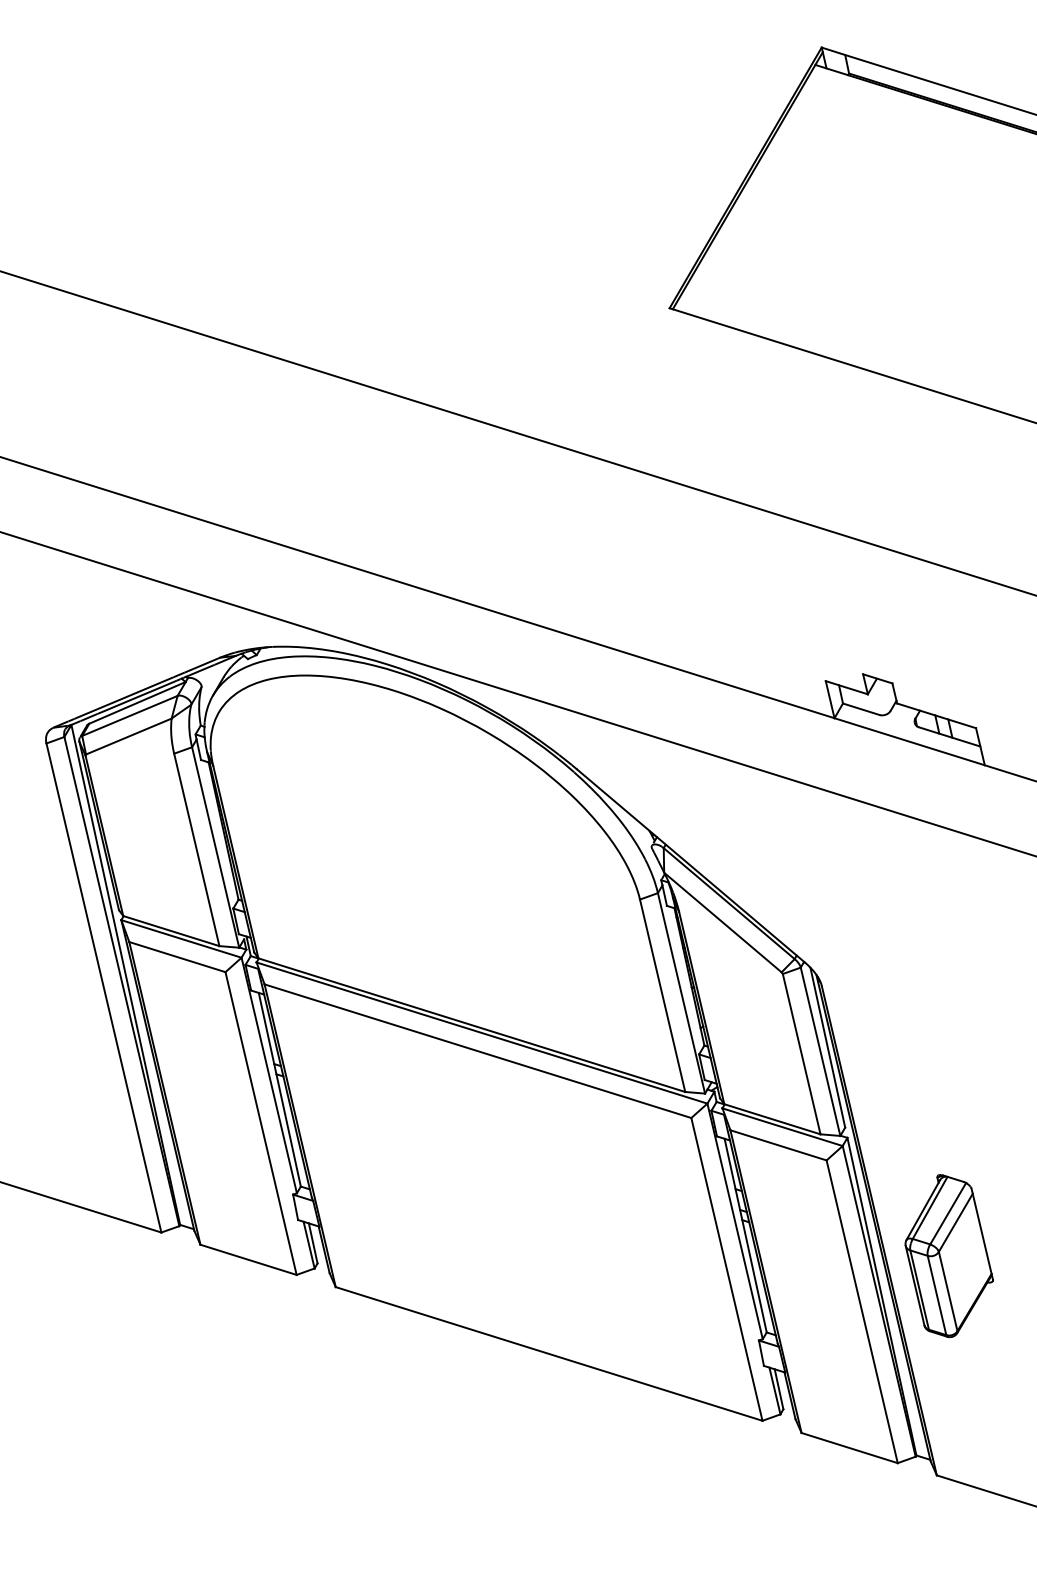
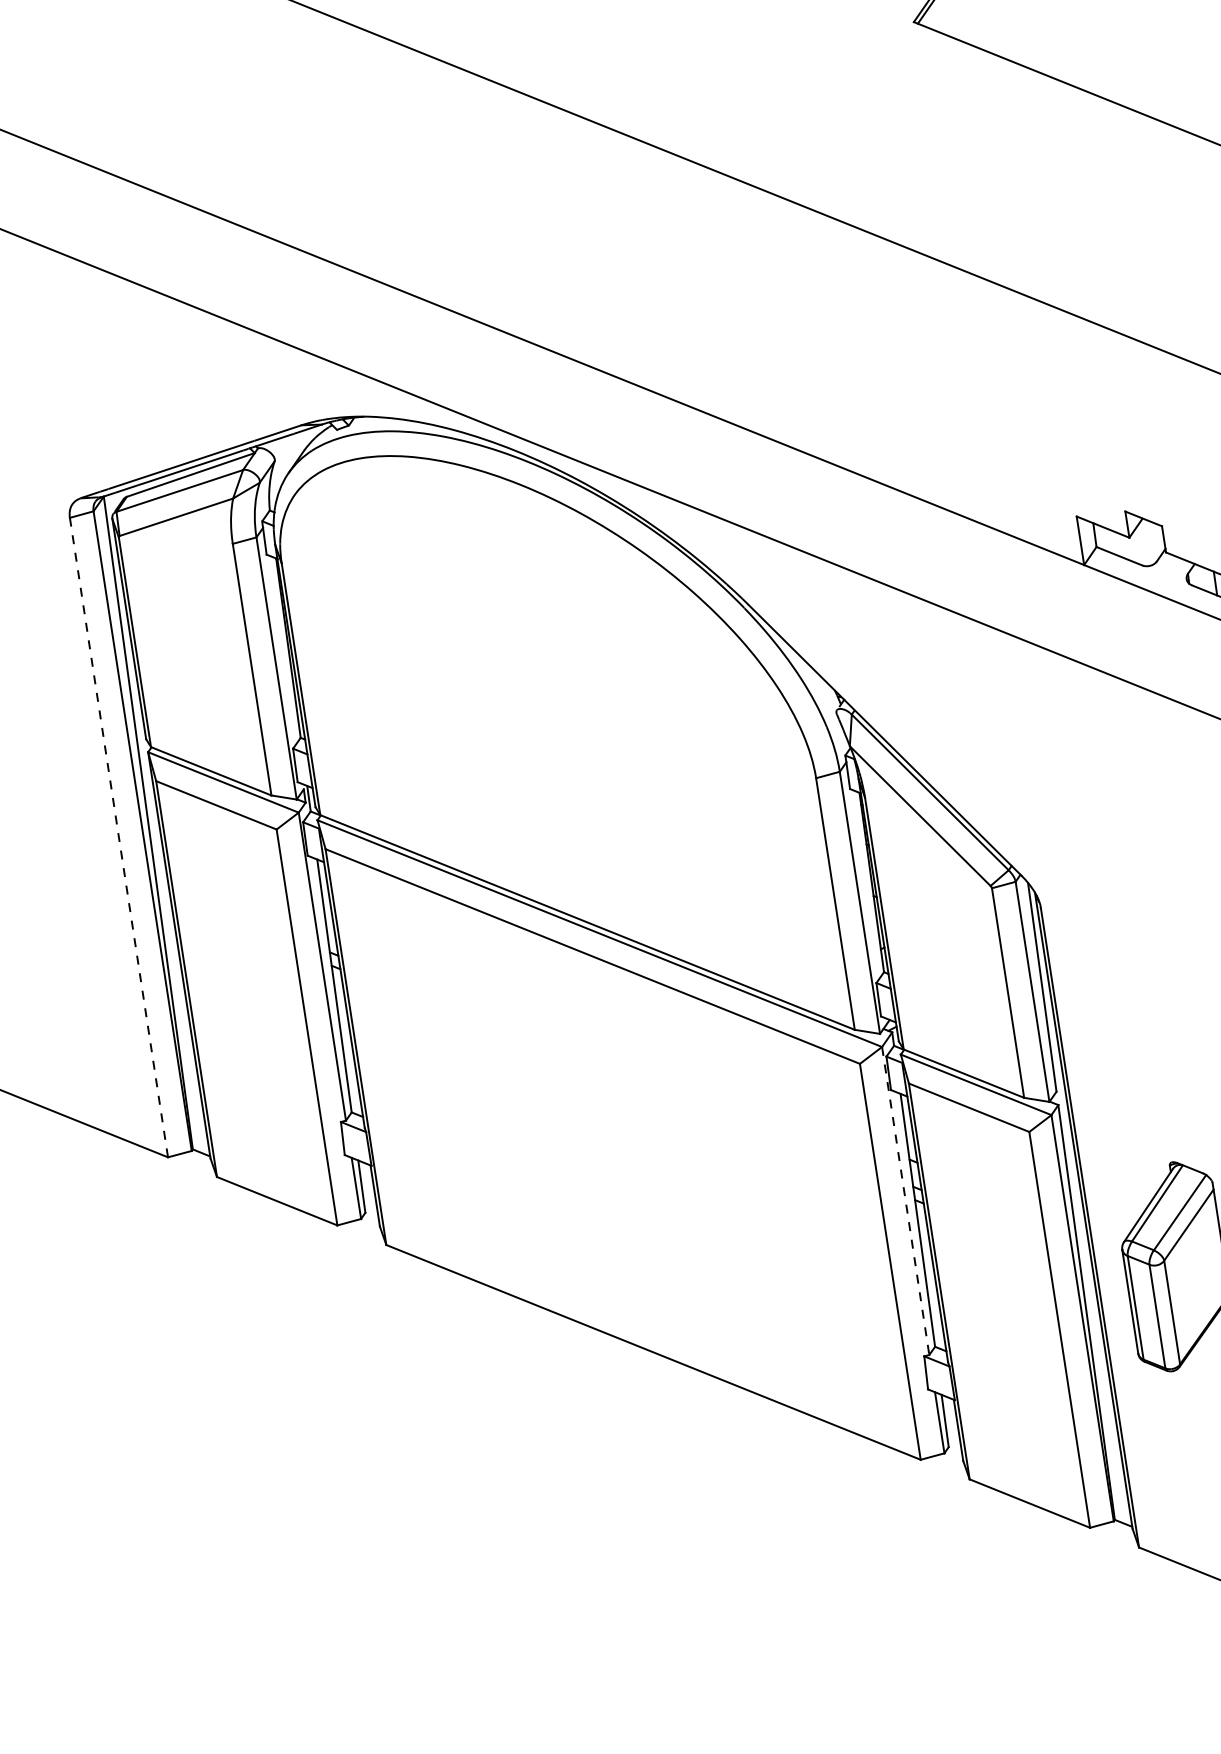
line: (103, 987) -> (118, 836), solid -> dashed
line: (735, 1221) -> (906, 1201), solid -> dashed

